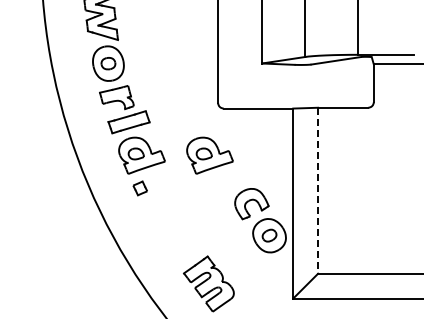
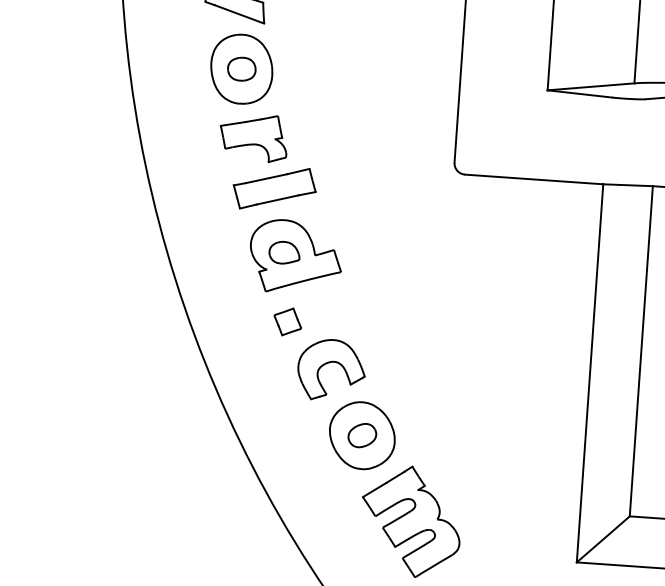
part: (209, 155) -> (430, 266), removed
line: (318, 190) -> (642, 350), dashed -> solid
part: (260, 220) -> (346, 404), moved

